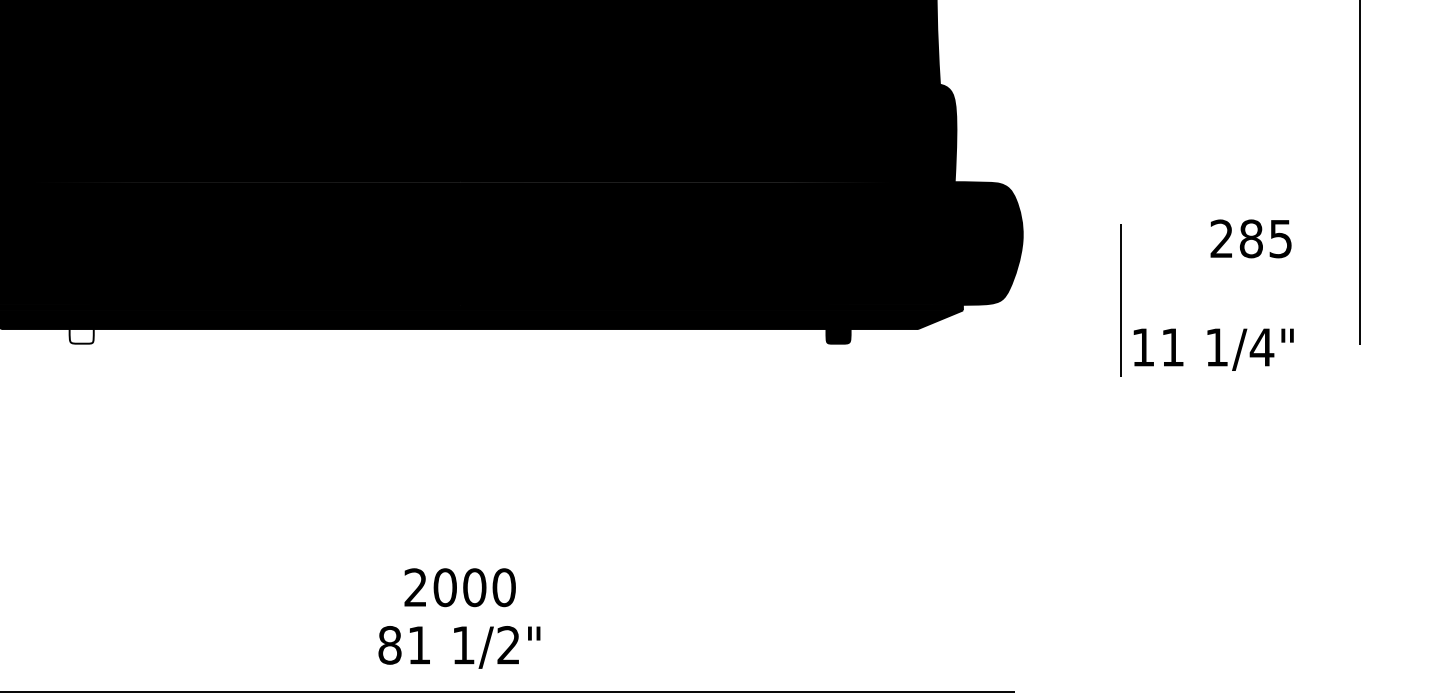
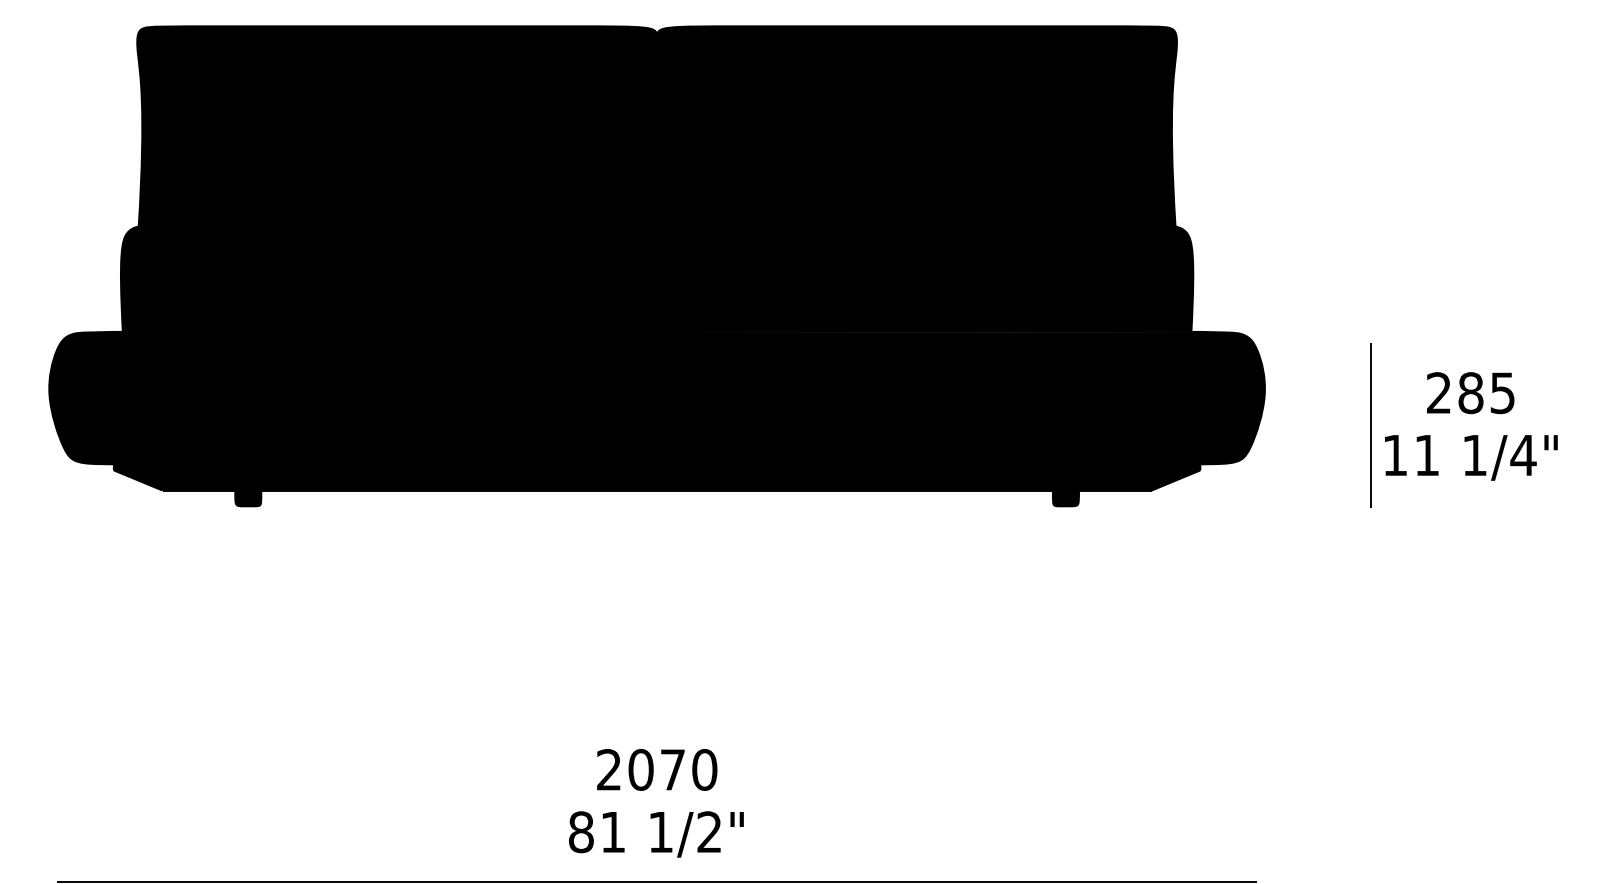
text: (1250, 239) -> (1470, 393), moved
line: (1120, 300) -> (1370, 425), moved
fill: (81, 336) -> (248, 498), added
text: (1213, 349) -> (1471, 457), moved
text: (474, 587) -> (672, 769), 2000 -> 2070

